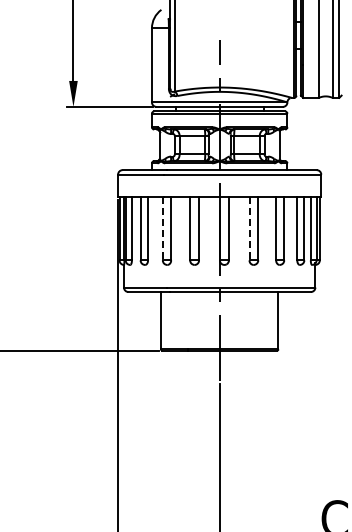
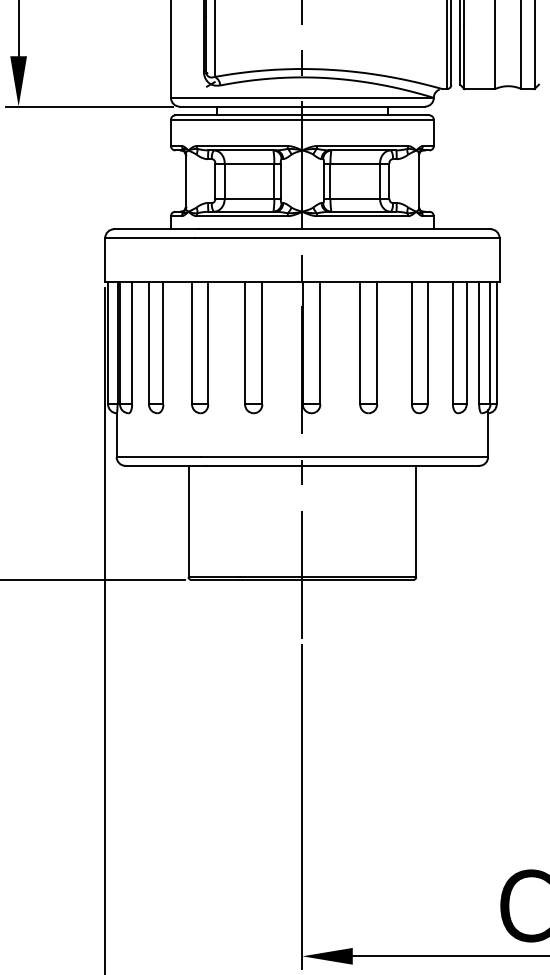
line: (162, 228) -> (191, 342), dashed -> solid
line: (249, 228) -> (360, 342), dashed -> solid

